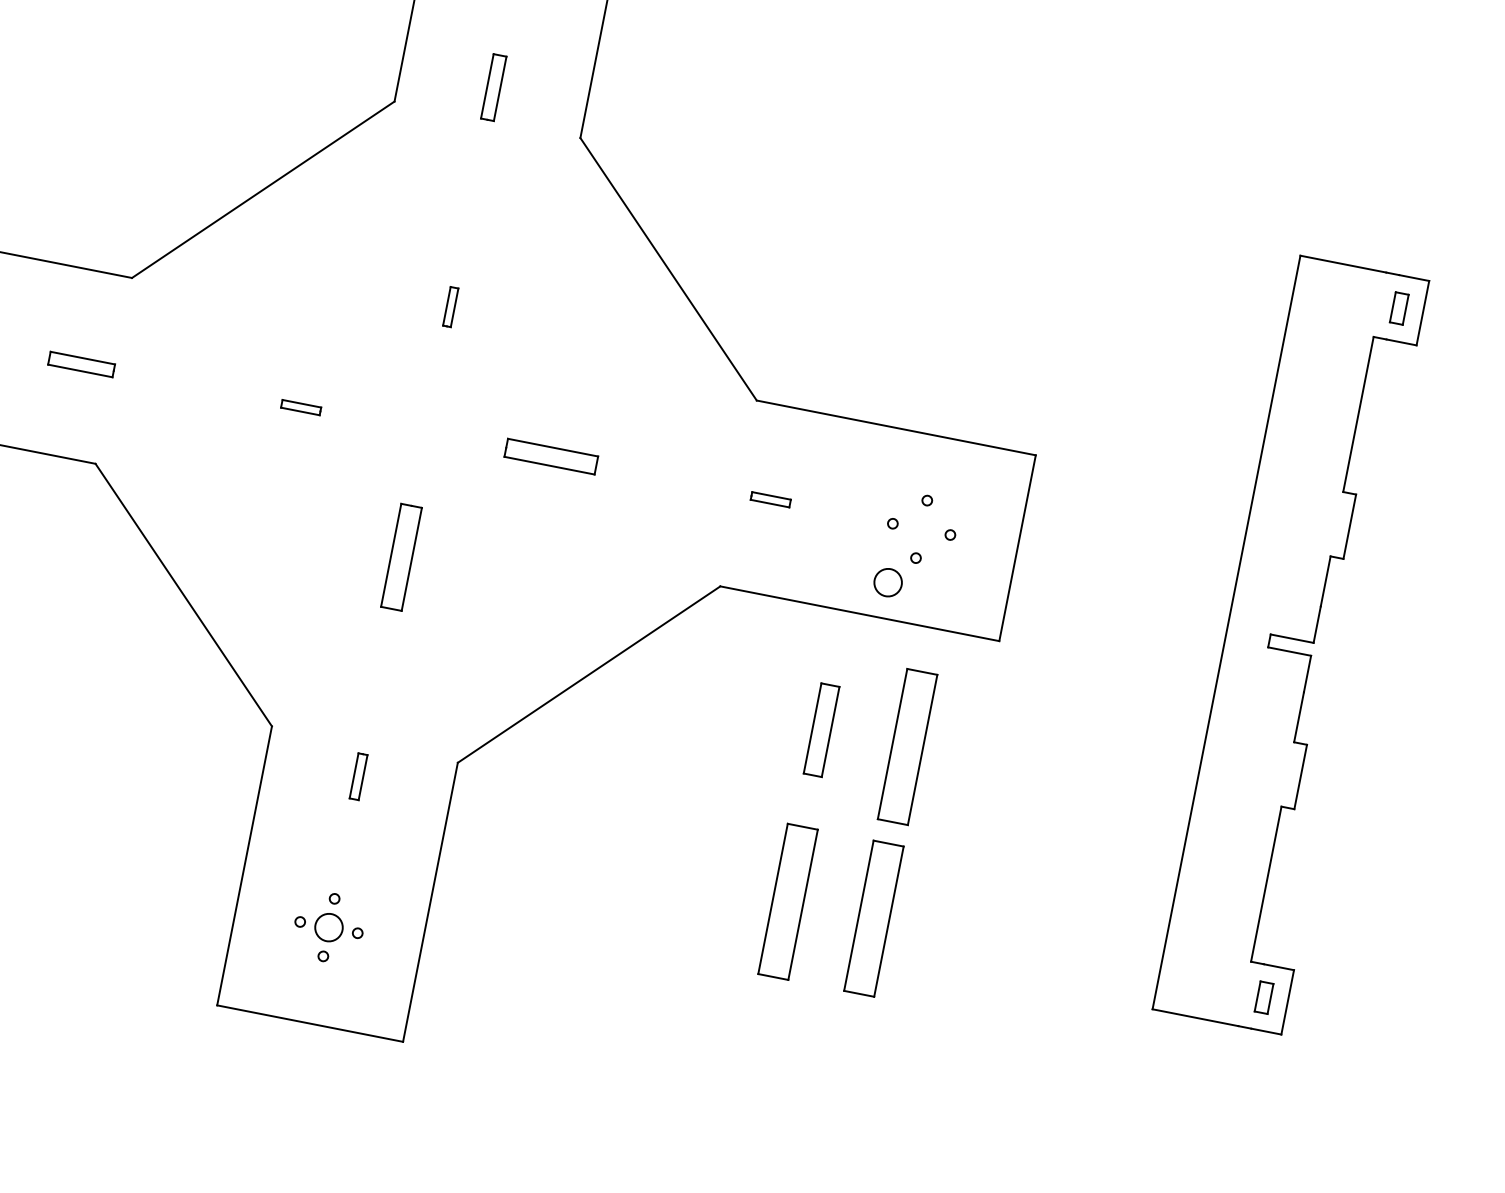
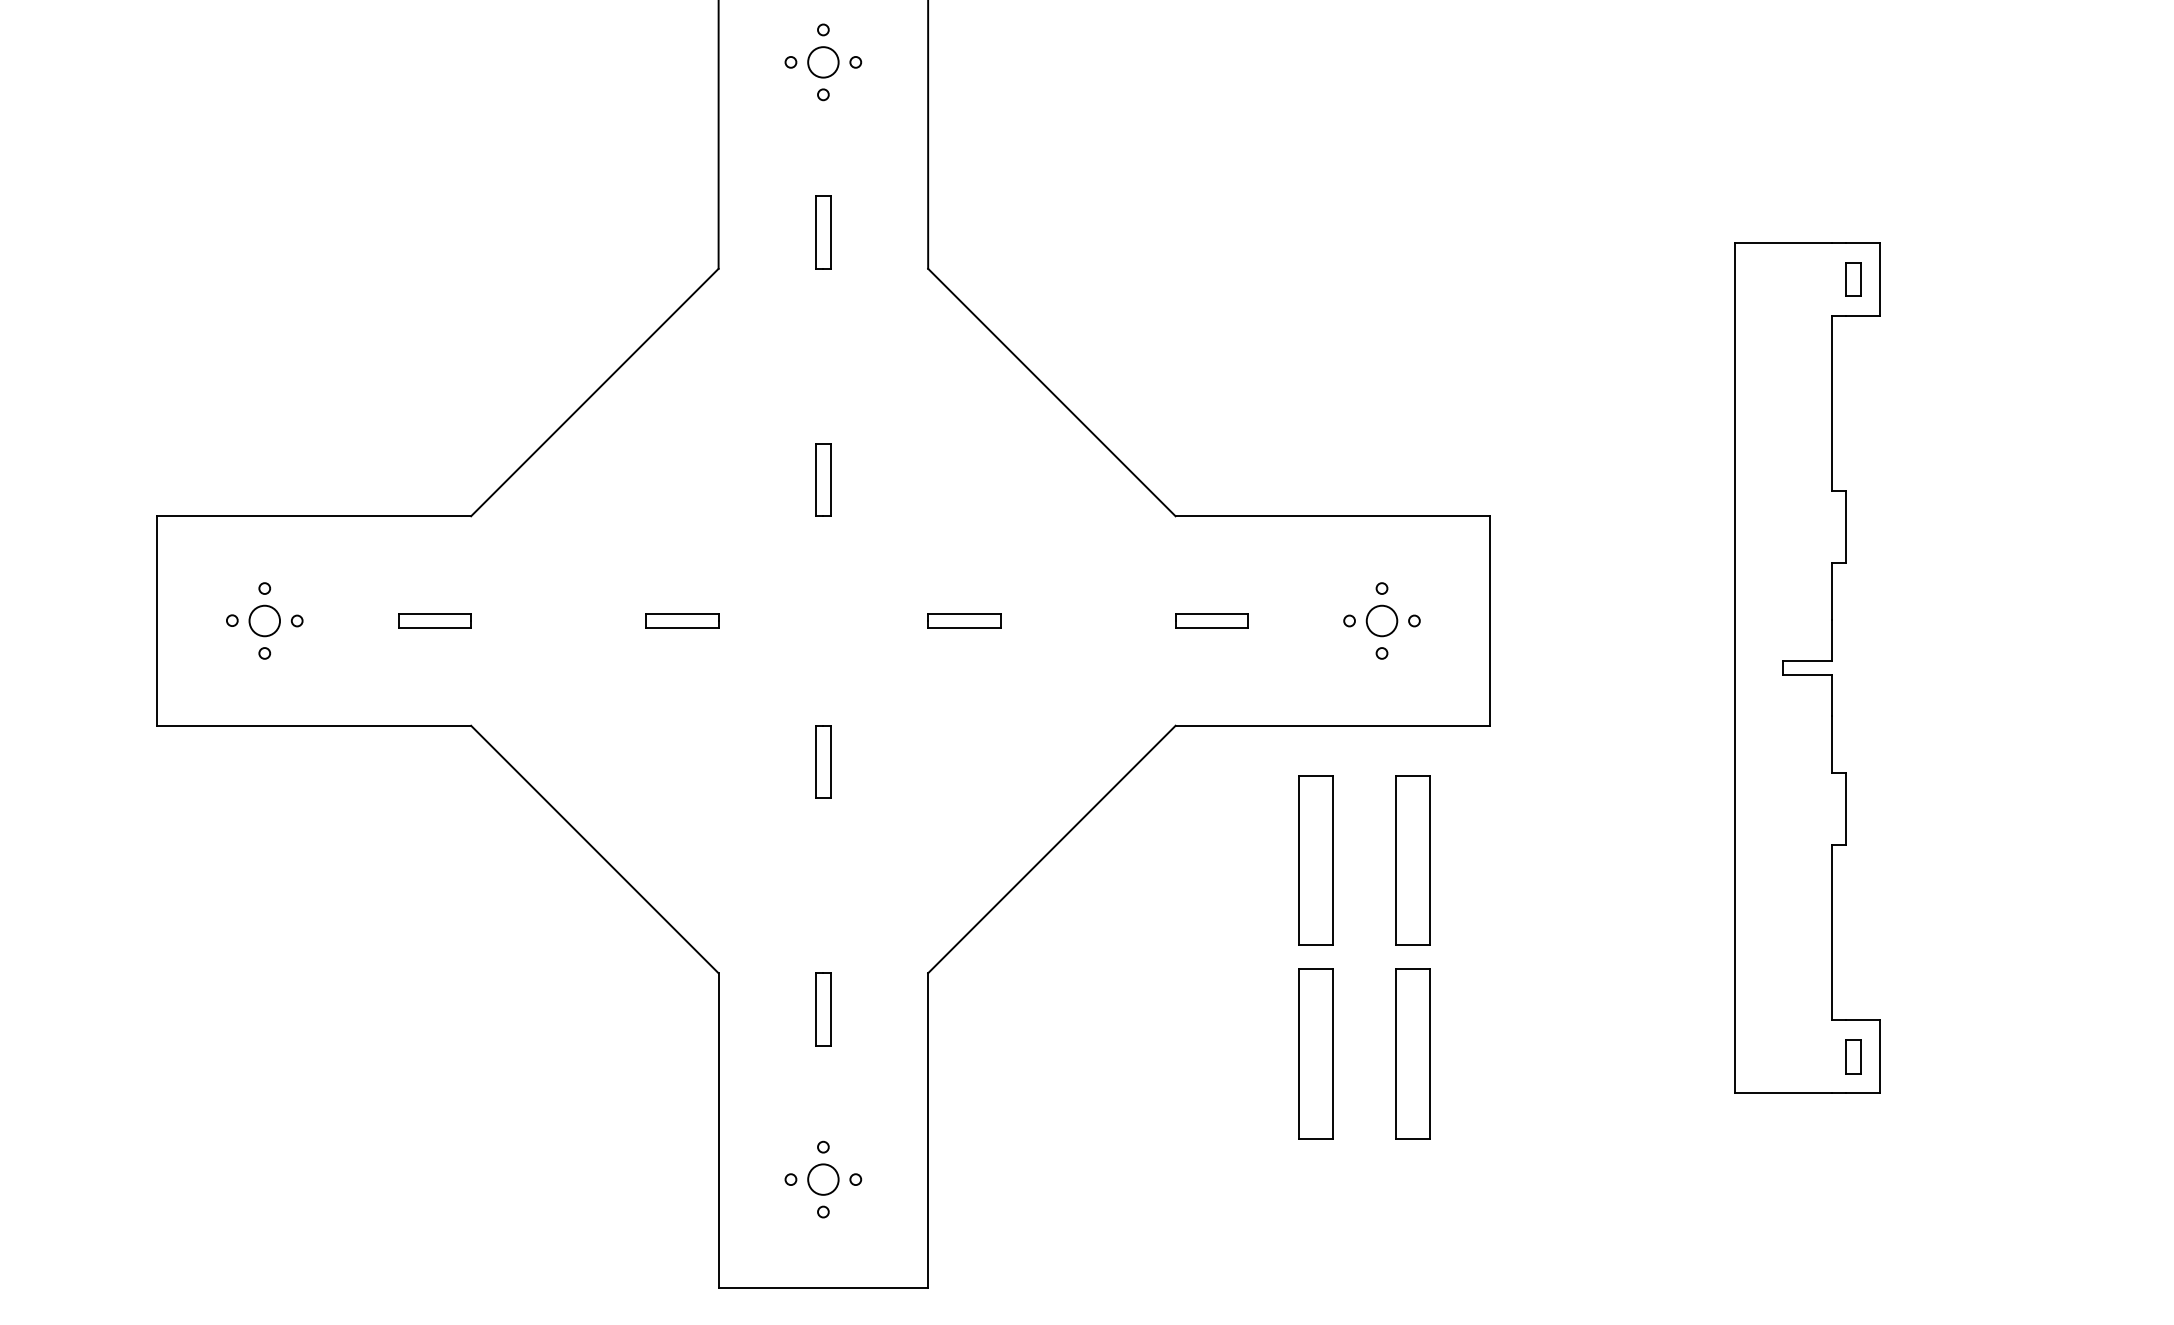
part: (450, 306) -> (823, 479), size x1.67
part: (301, 407) -> (682, 620), size x1.67
part: (551, 456) -> (964, 620), size x0.71
part: (770, 499) -> (1211, 620), size x1.67
part: (401, 556) -> (823, 761), size x0.62
circle: (887, 582) -> (1381, 620), moved
part: (820, 730) -> (1315, 860), size x1.67
part: (358, 776) -> (823, 1009), size x1.43

